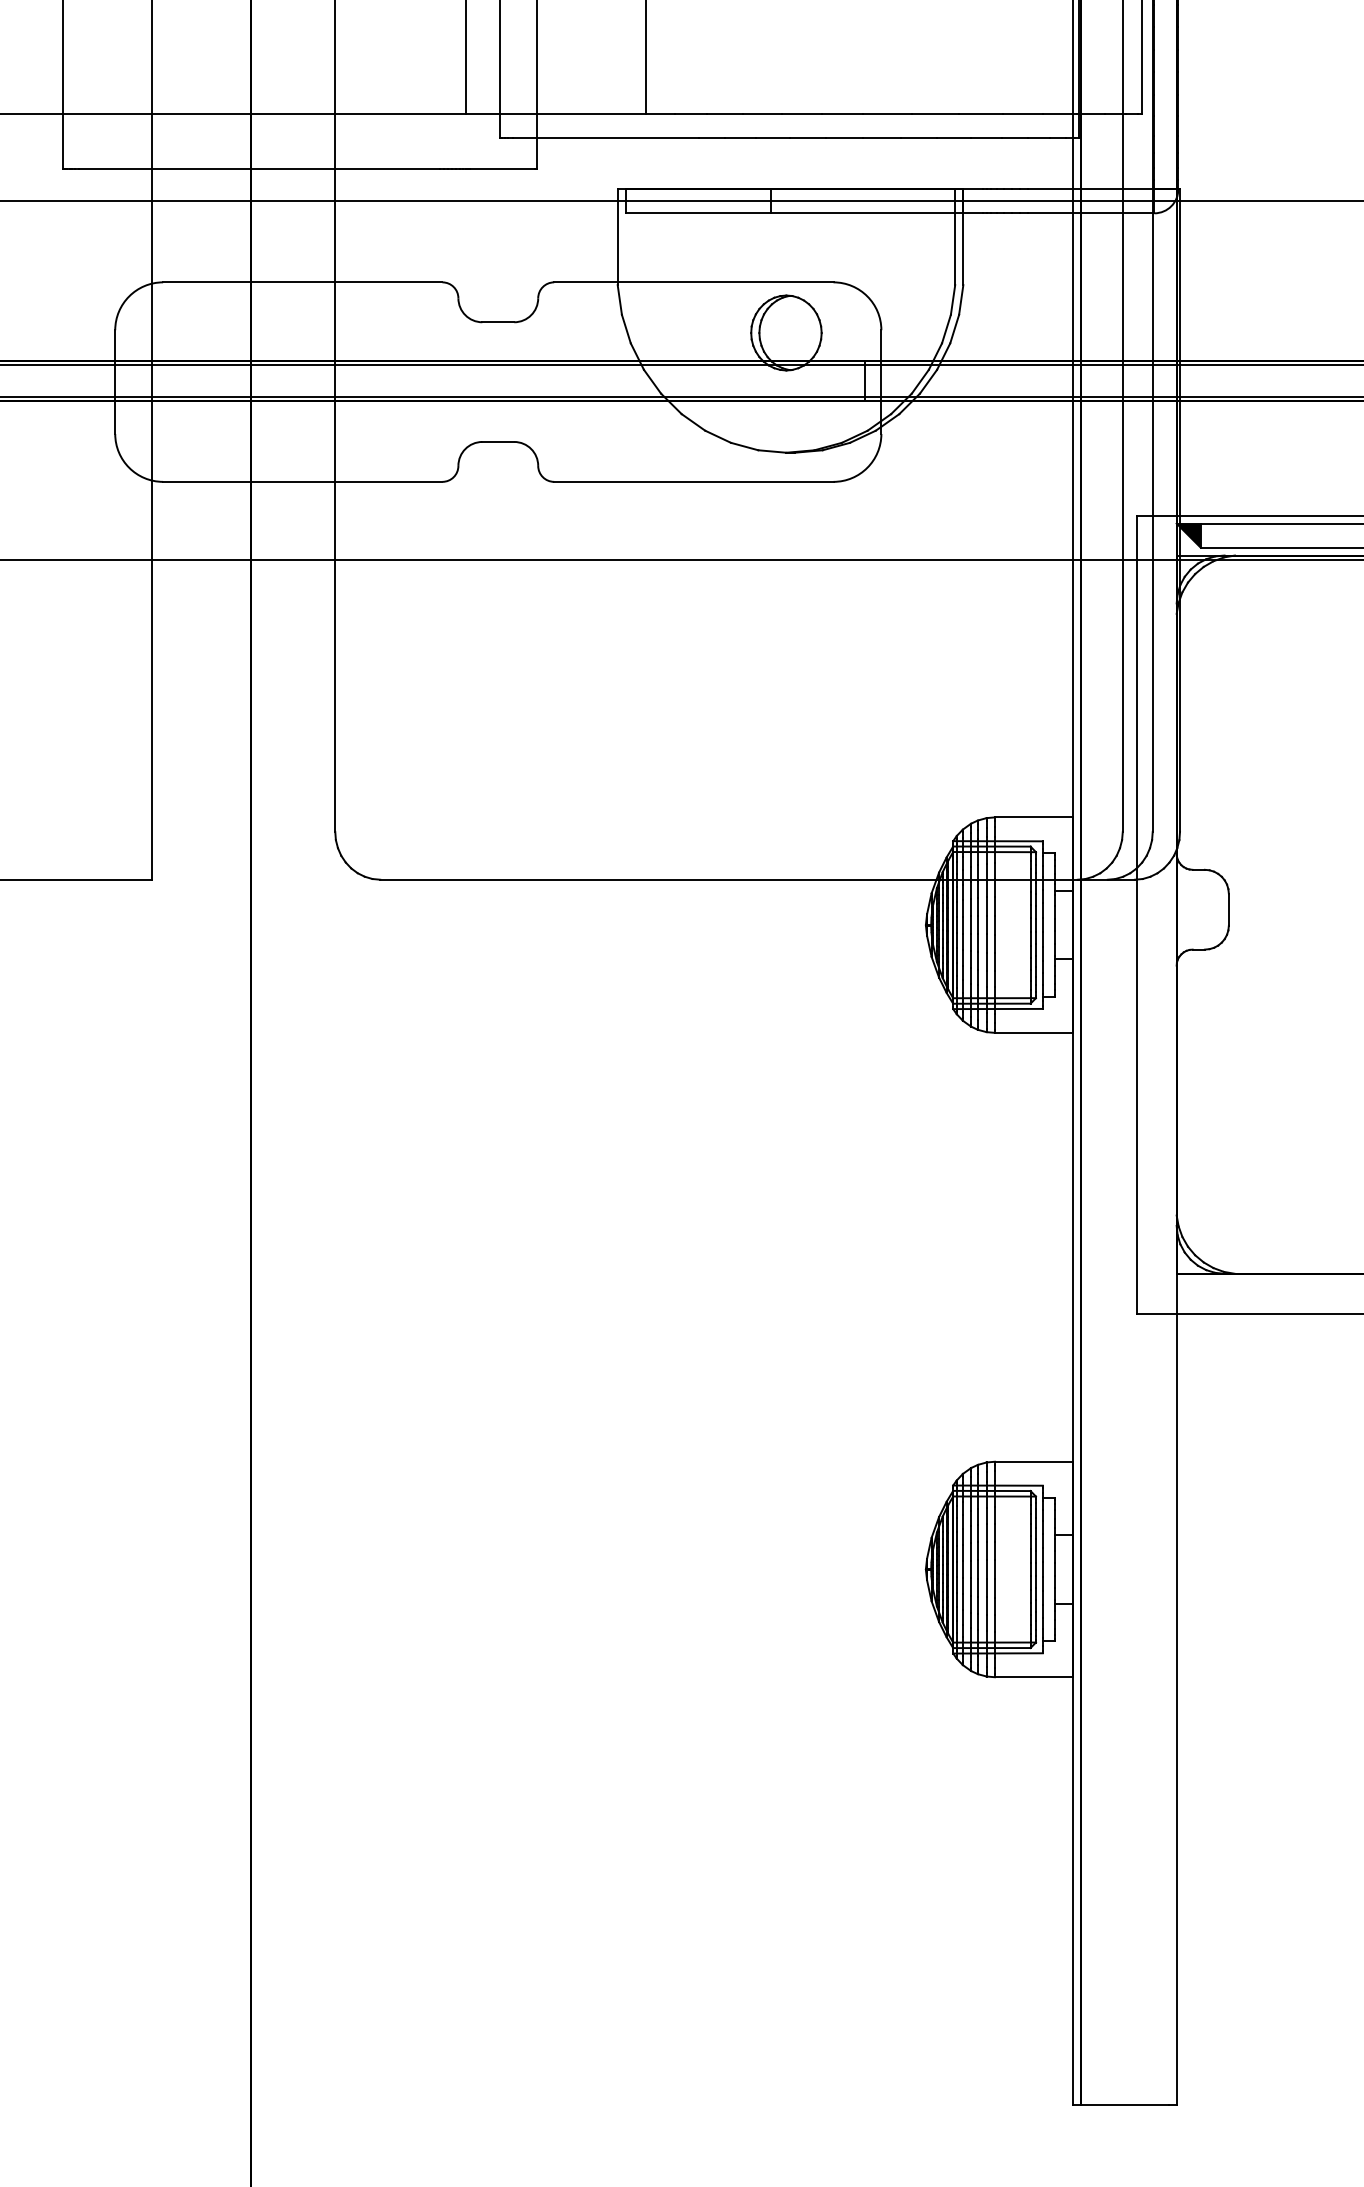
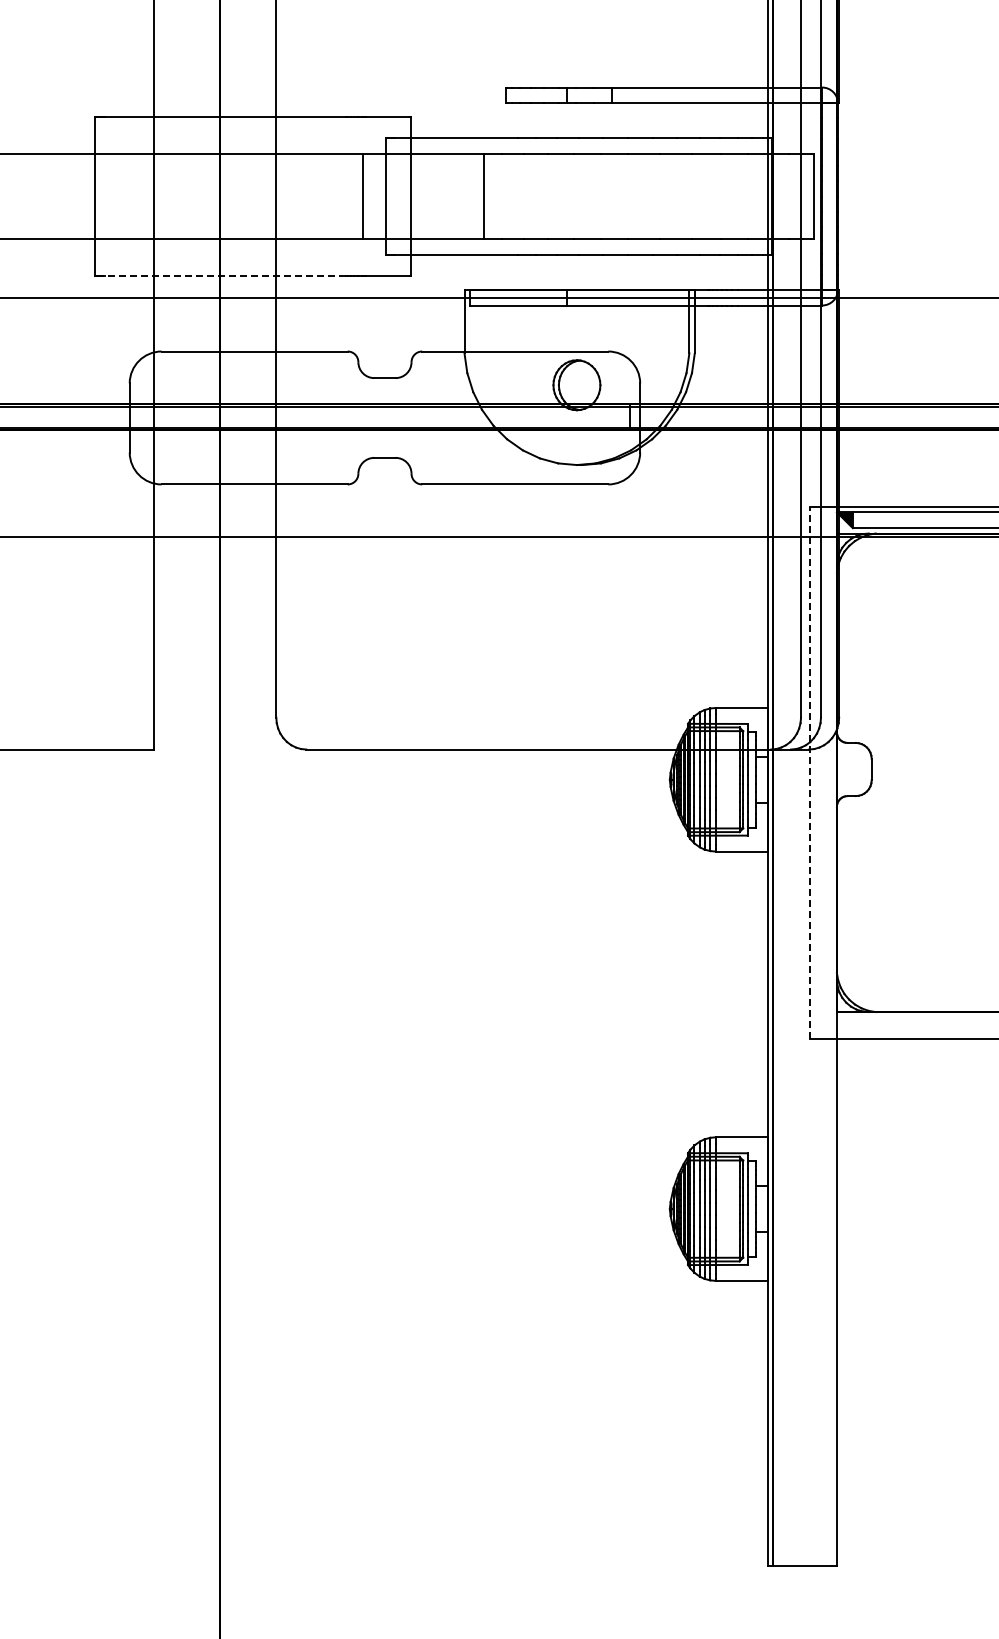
line: (258, 169) -> (225, 276), solid -> dashed
line: (1136, 914) -> (810, 772), solid -> dashed

